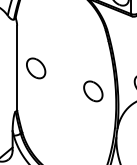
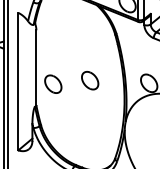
part: (36, 67) -> (53, 83), moved
part: (93, 91) -> (90, 80), moved

